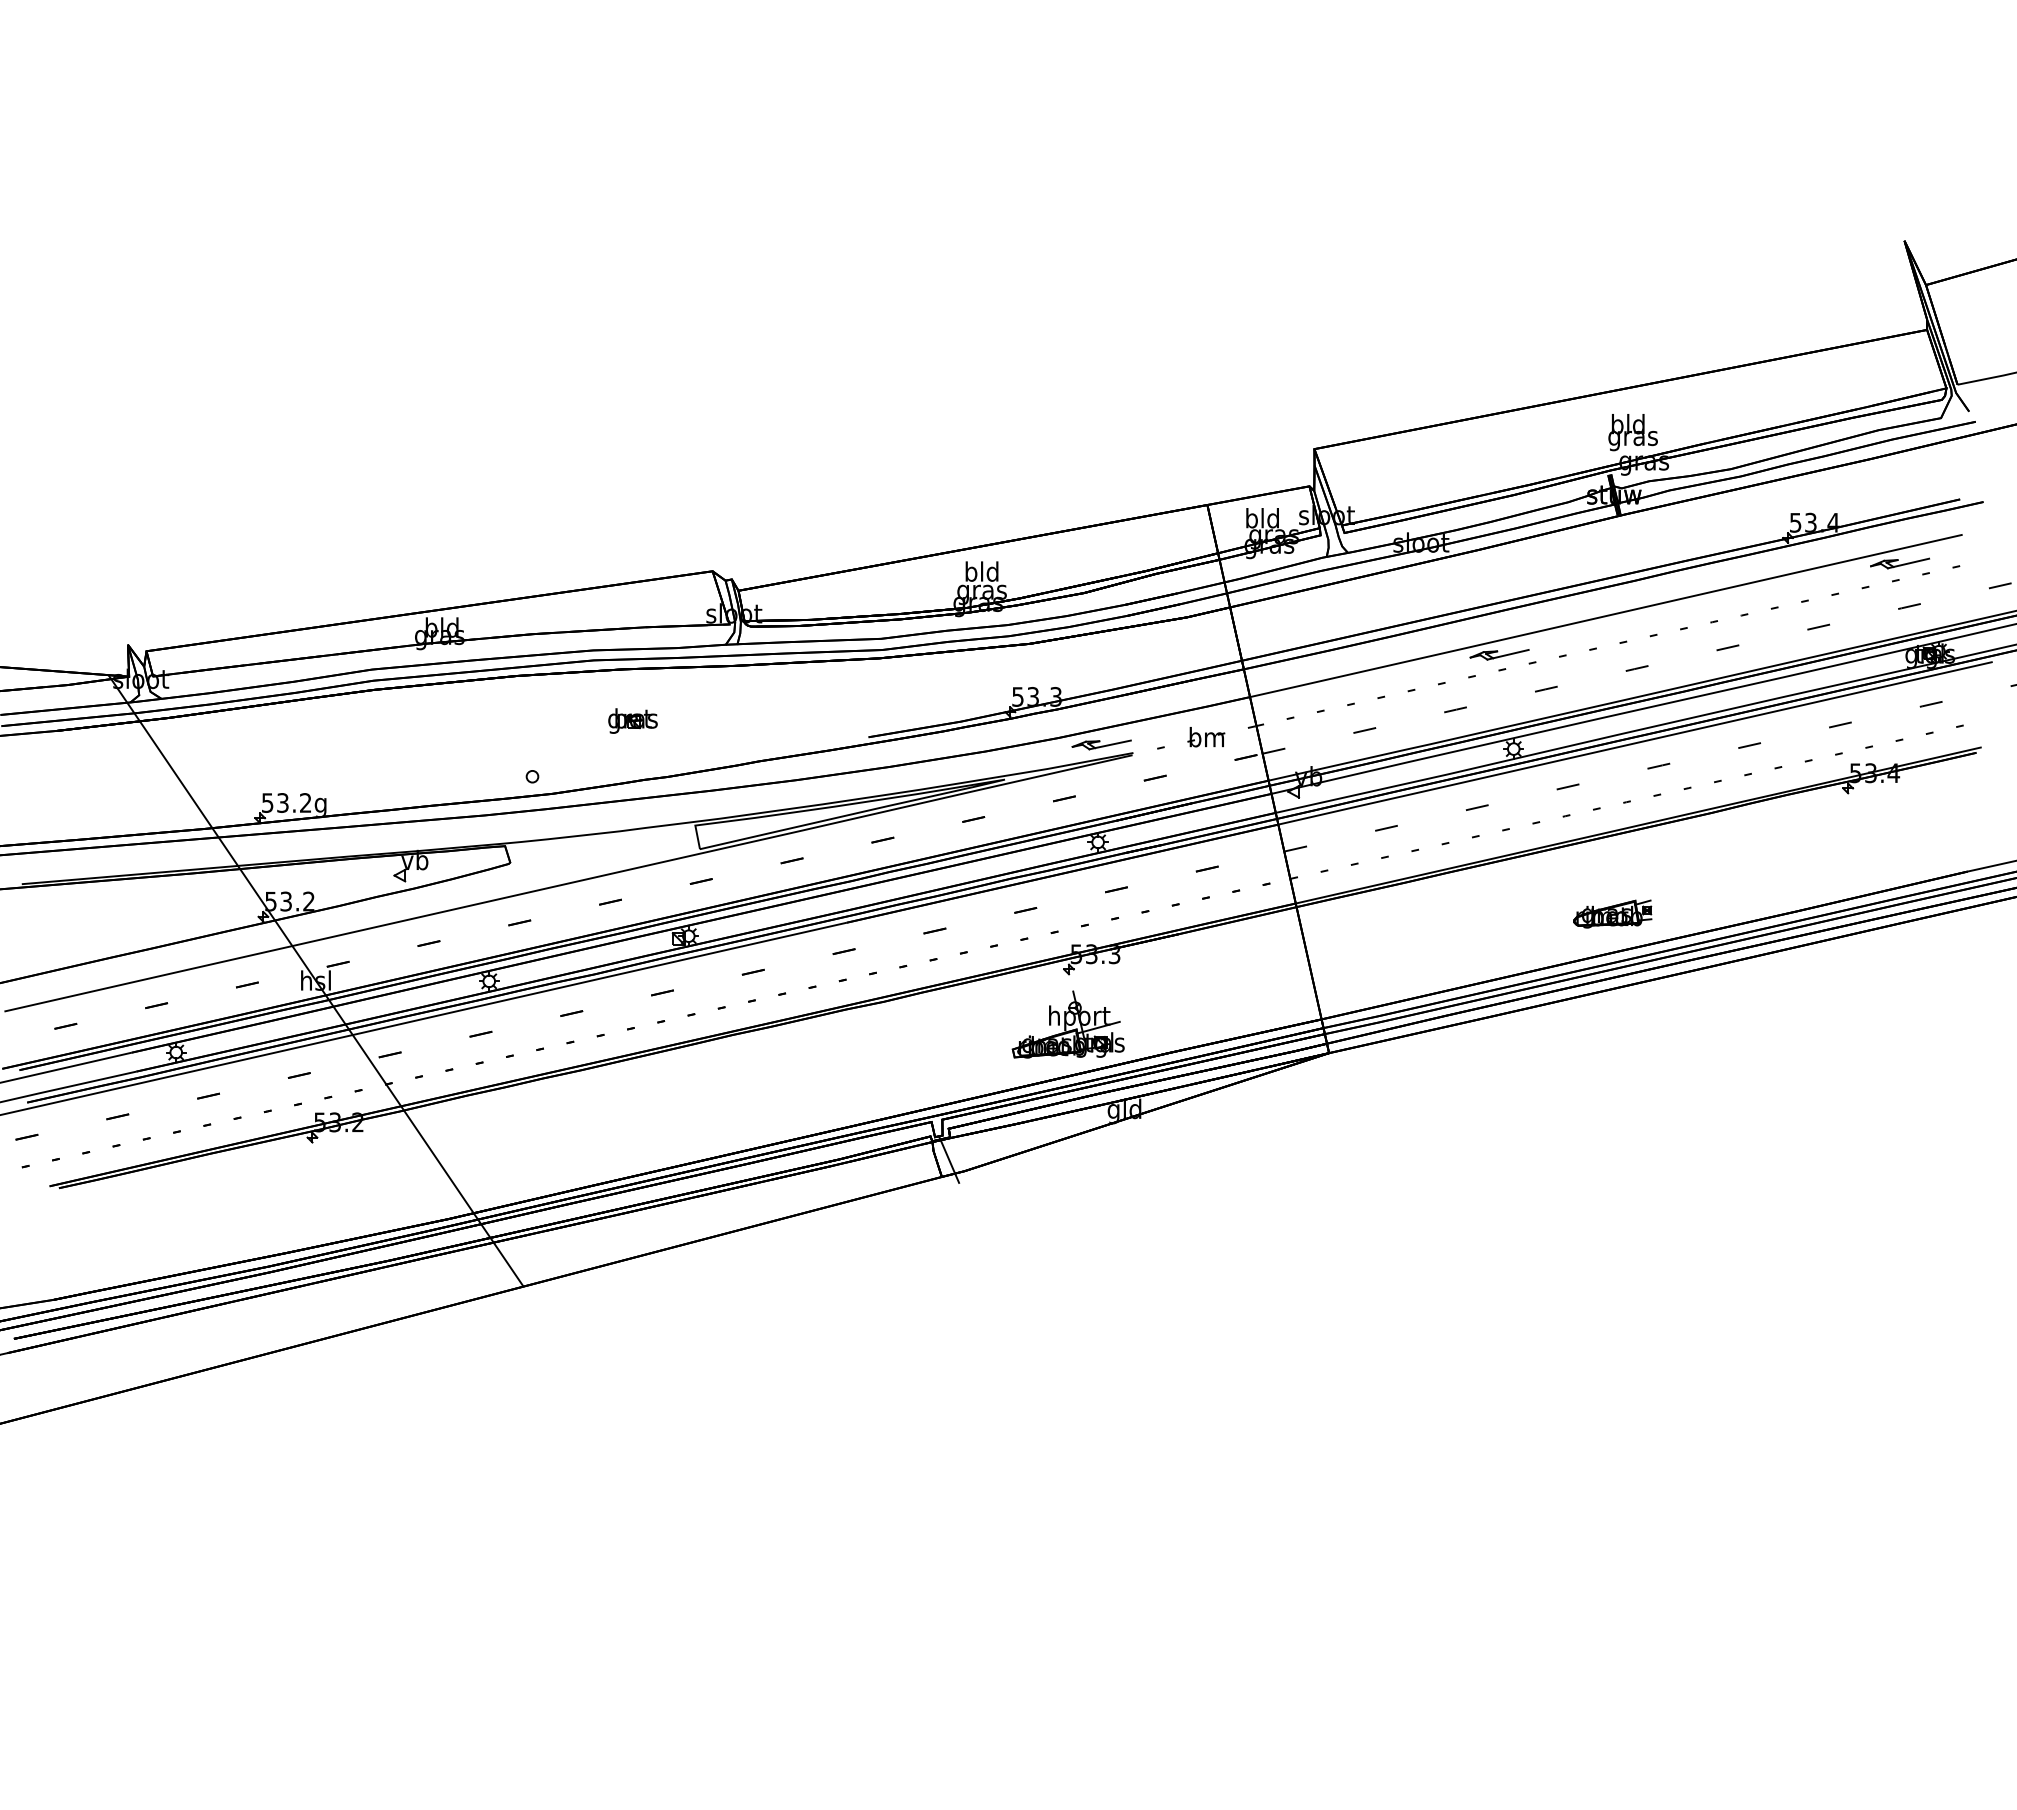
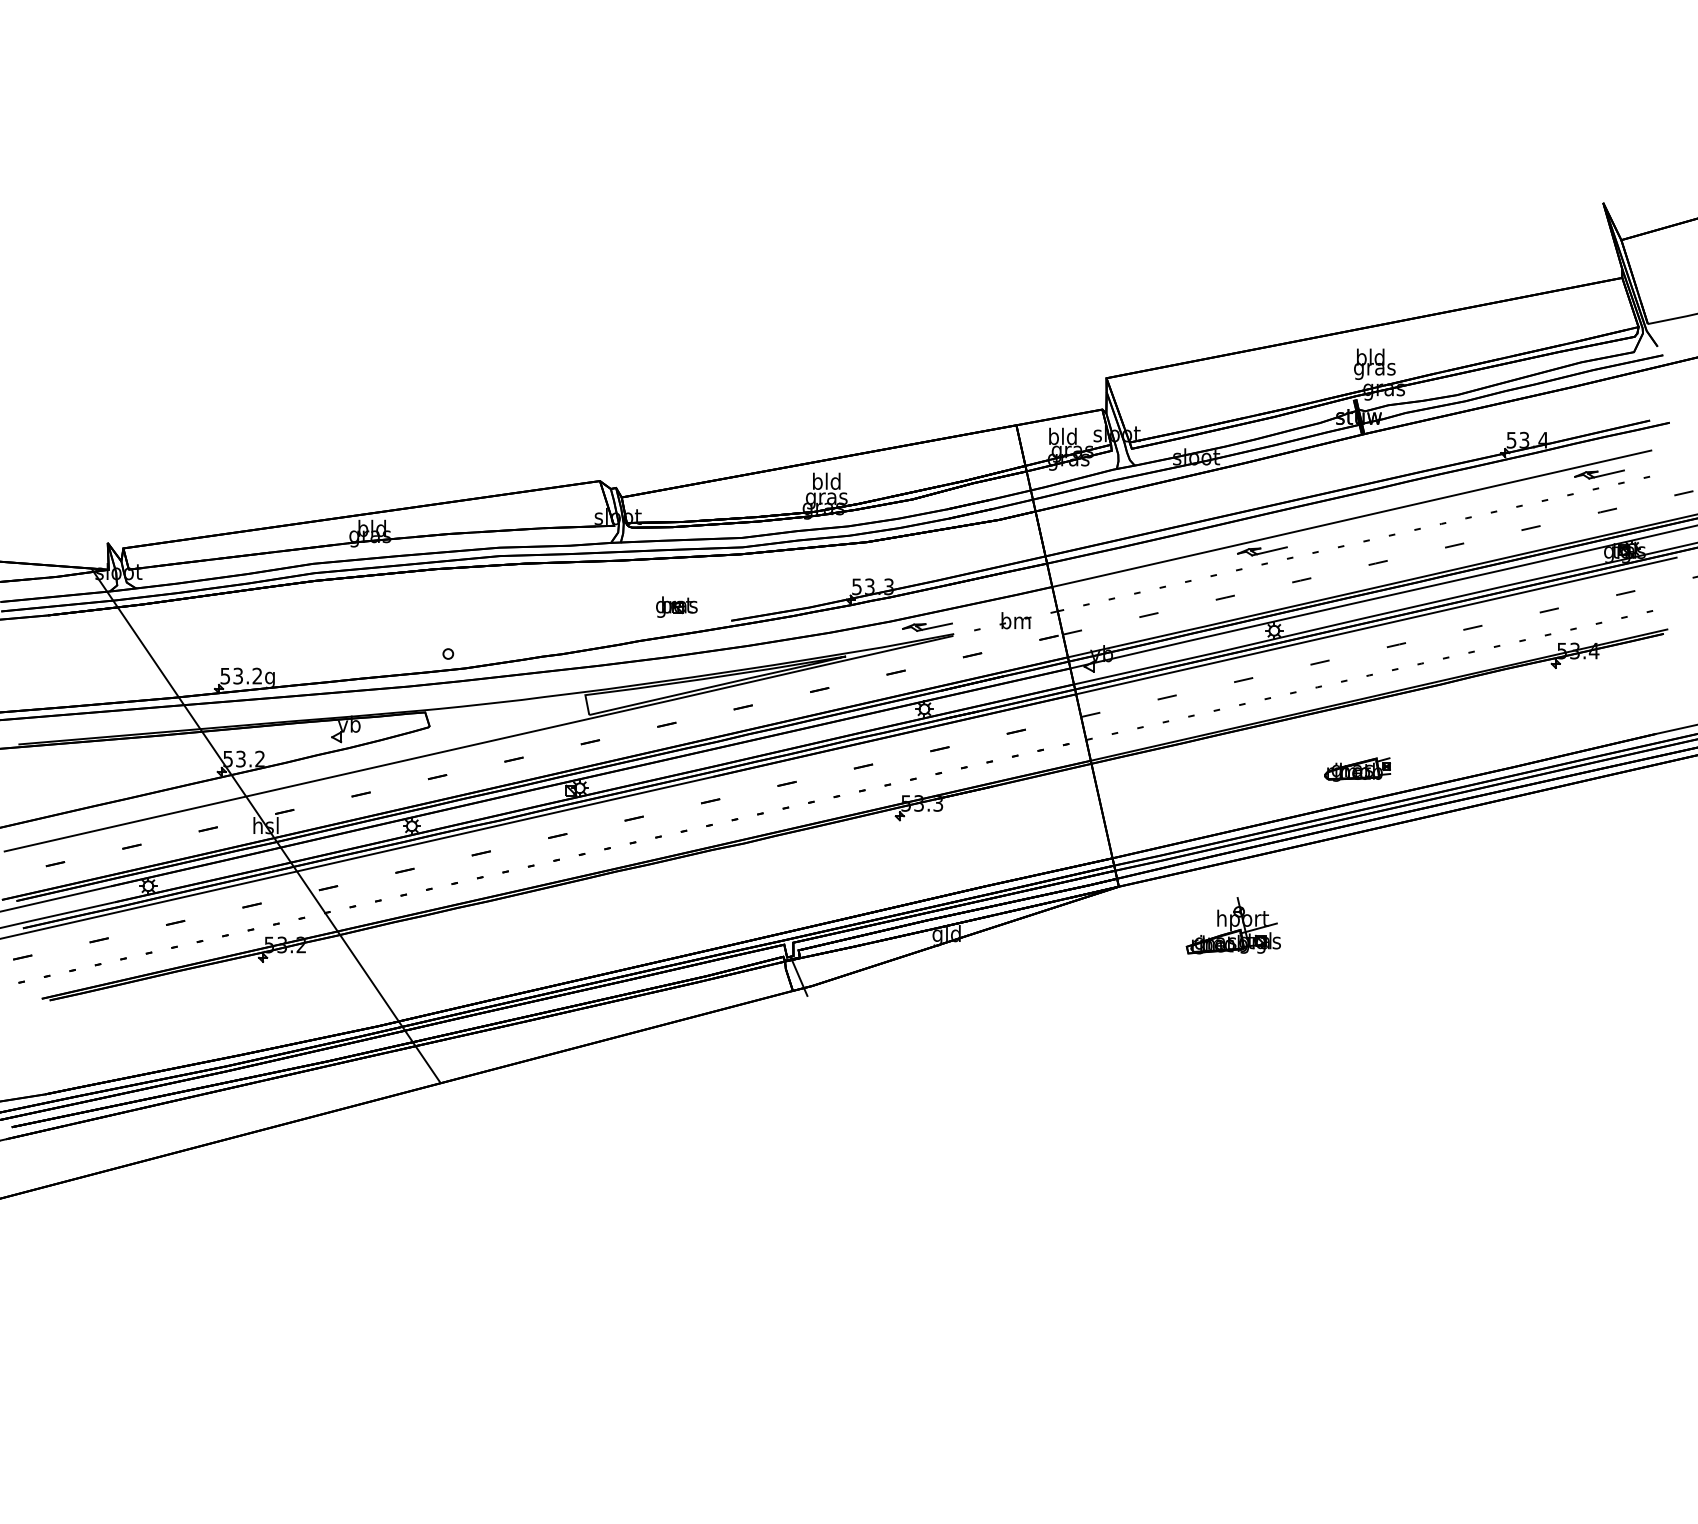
part: (632, 720) -> (676, 606), moved
part: (1067, 1024) -> (1232, 925), moved

